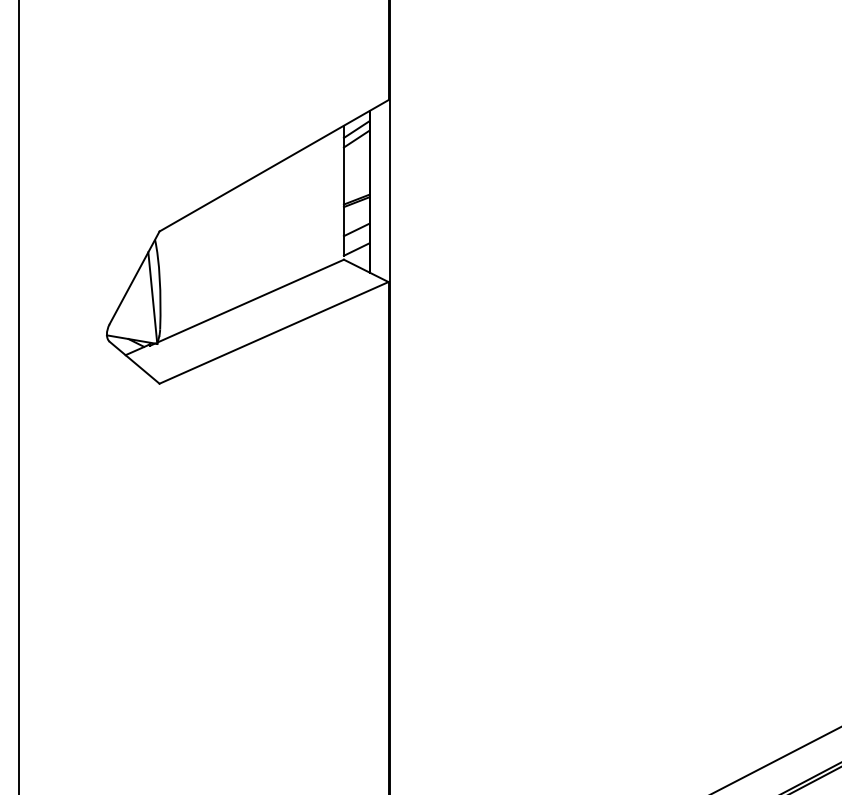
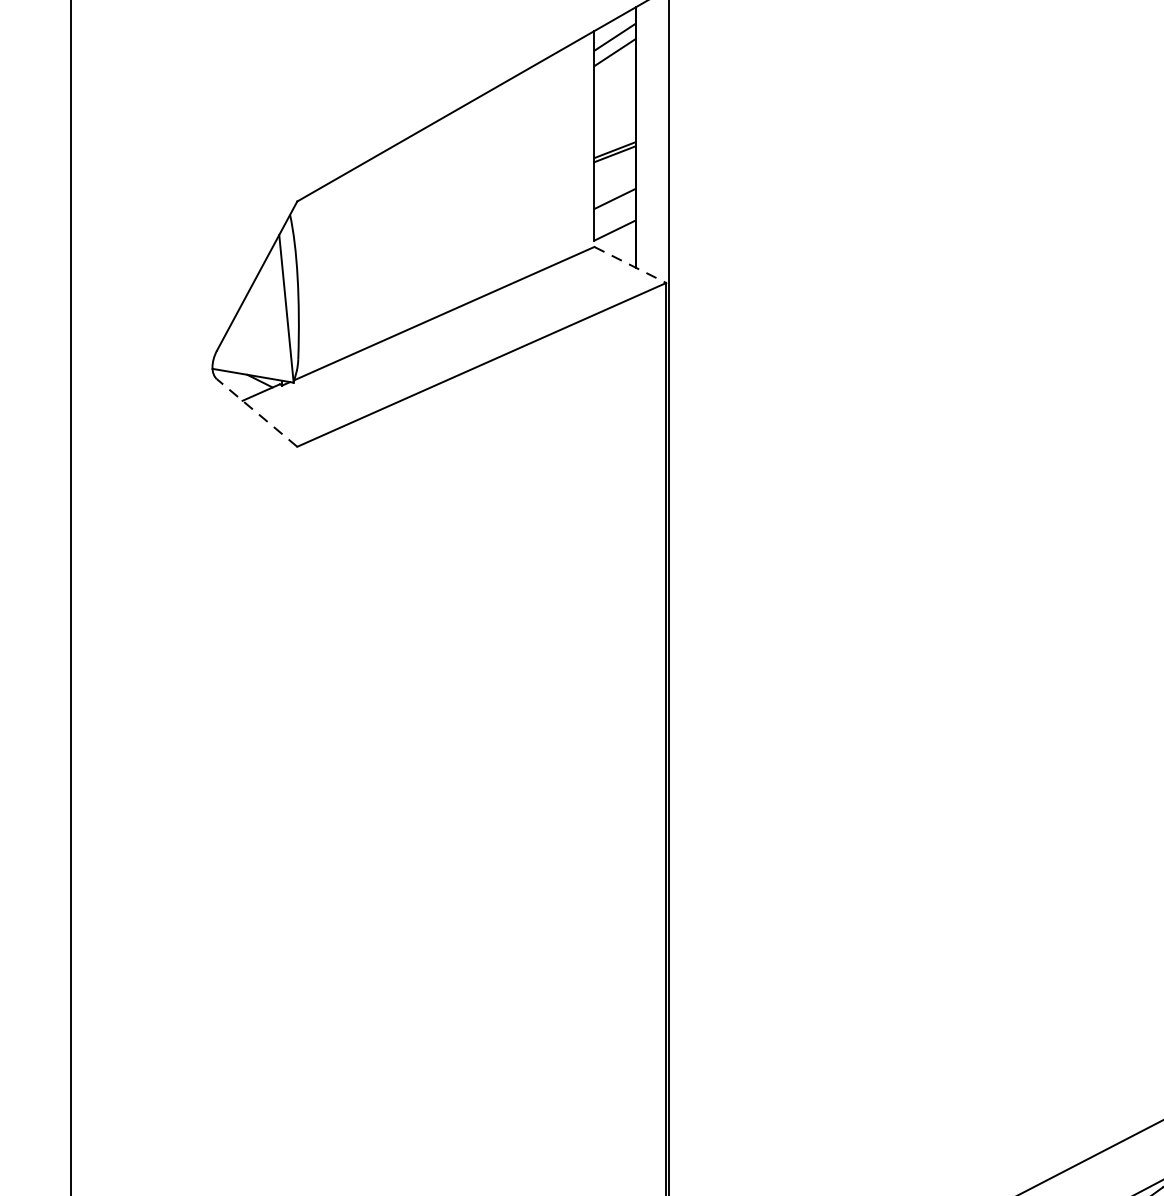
line: (366, 270) -> (630, 264), solid -> dashed
line: (134, 362) -> (256, 412), solid -> dashed

